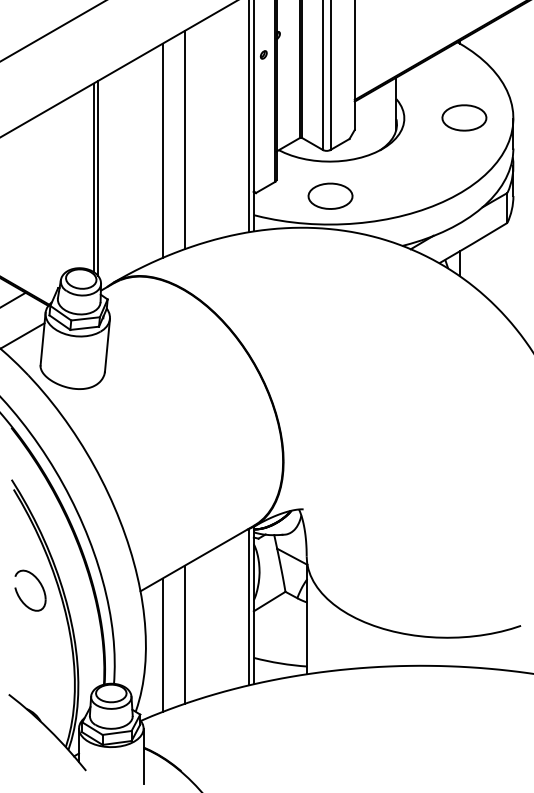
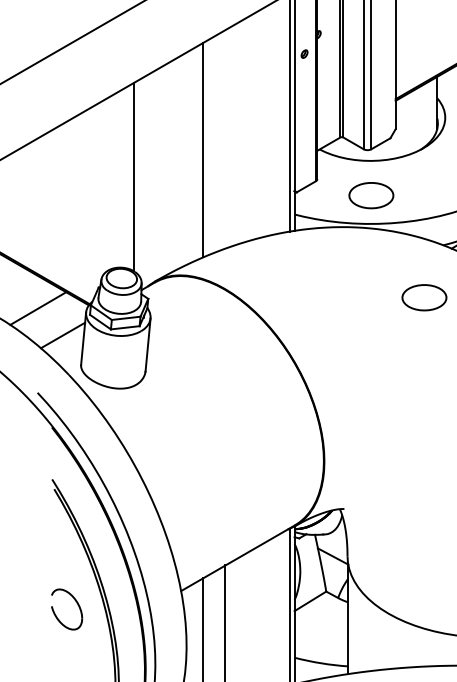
line: (184, 139) -> (225, 138), removed
line: (98, 177) -> (139, 176), removed
part: (383, 297) -> (424, 296), added
part: (40, 585) -> (77, 604), moved

